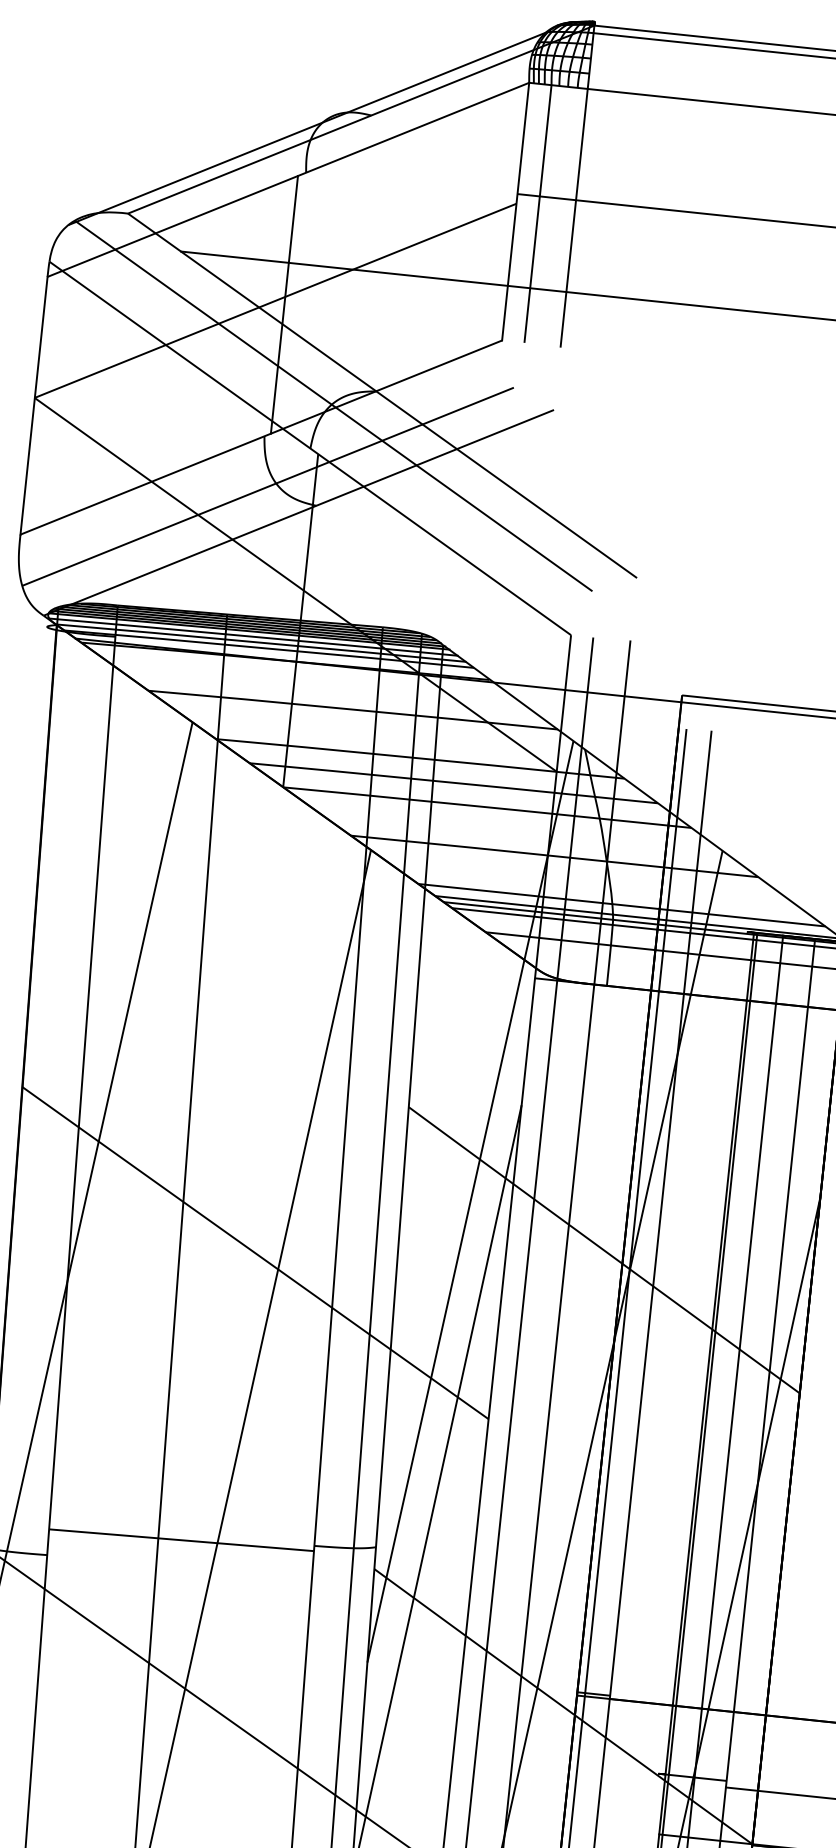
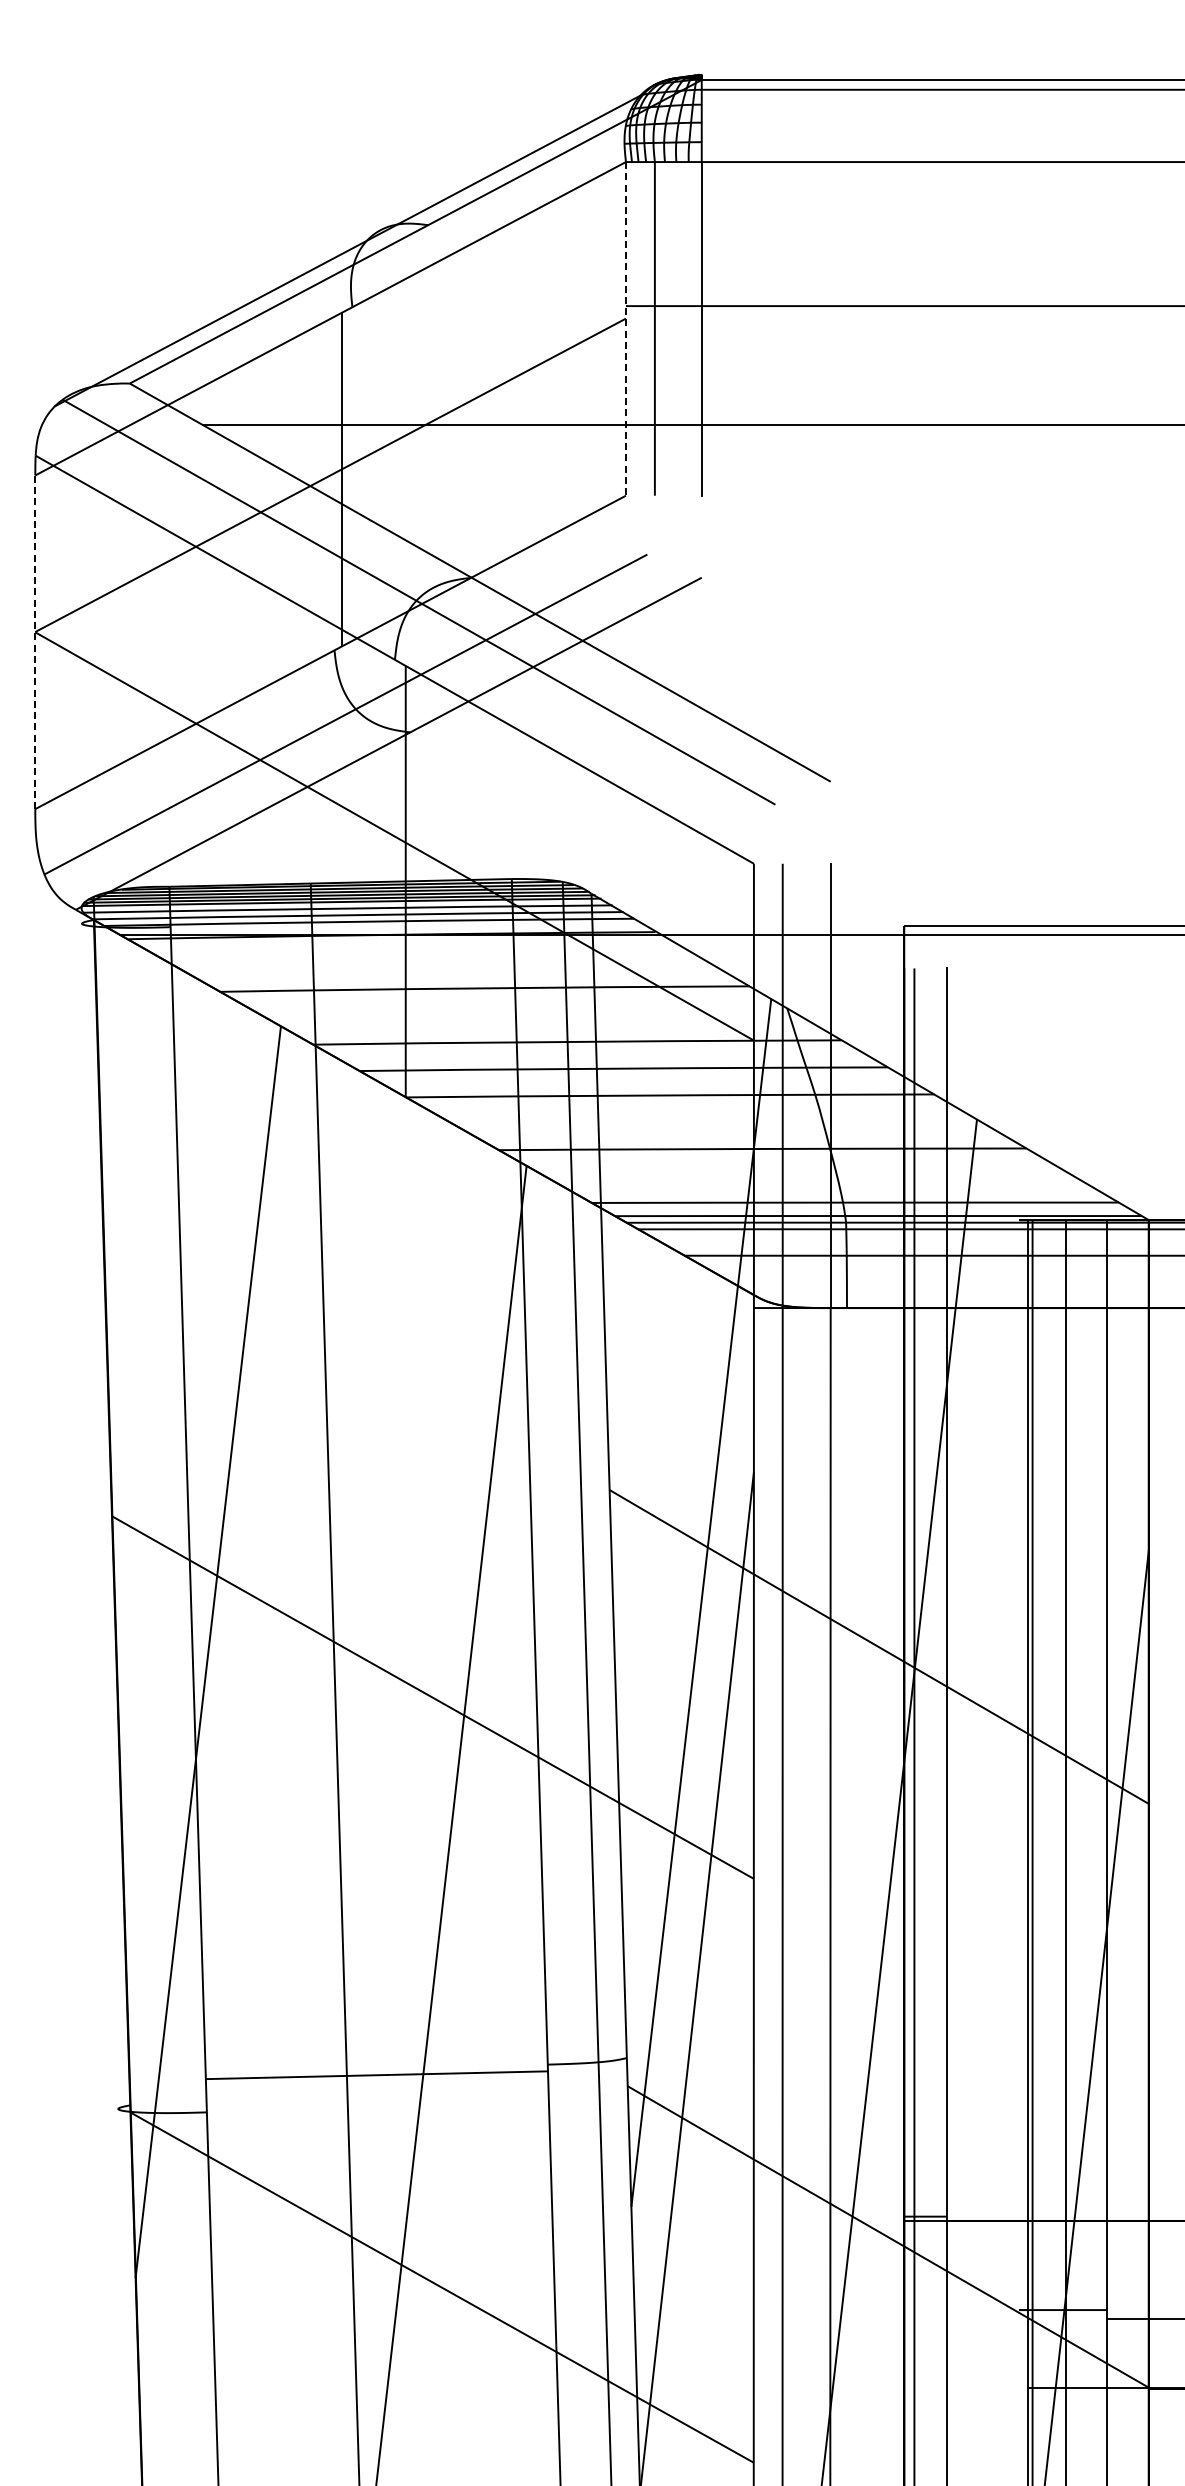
line: (515, 211) -> (625, 328), solid -> dashed
line: (34, 405) -> (35, 642), solid -> dashed

